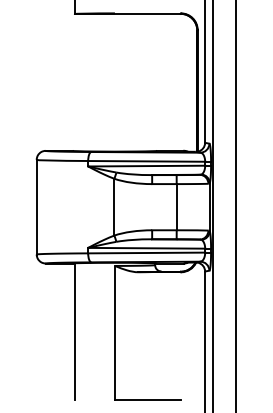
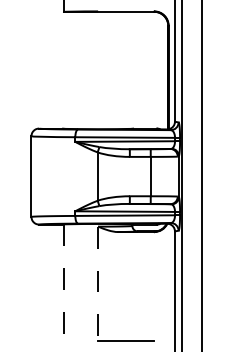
line: (74, 332) -> (63, 283), solid -> dashed
line: (114, 332) -> (97, 283), solid -> dashed

